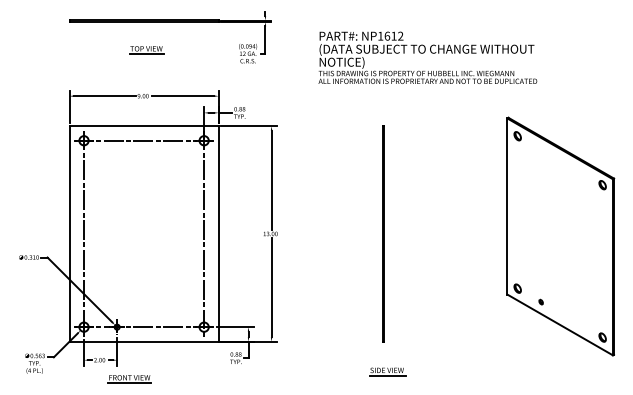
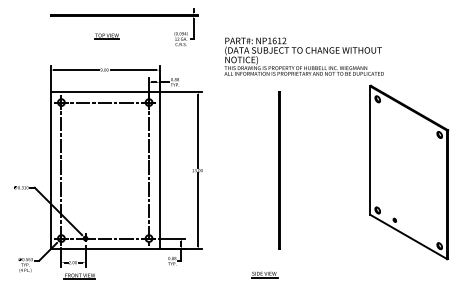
text: (427, 57) -> (303, 56), moved
part: (387, 371) -> (264, 274), moved
part: (129, 379) -> (80, 276), moved

